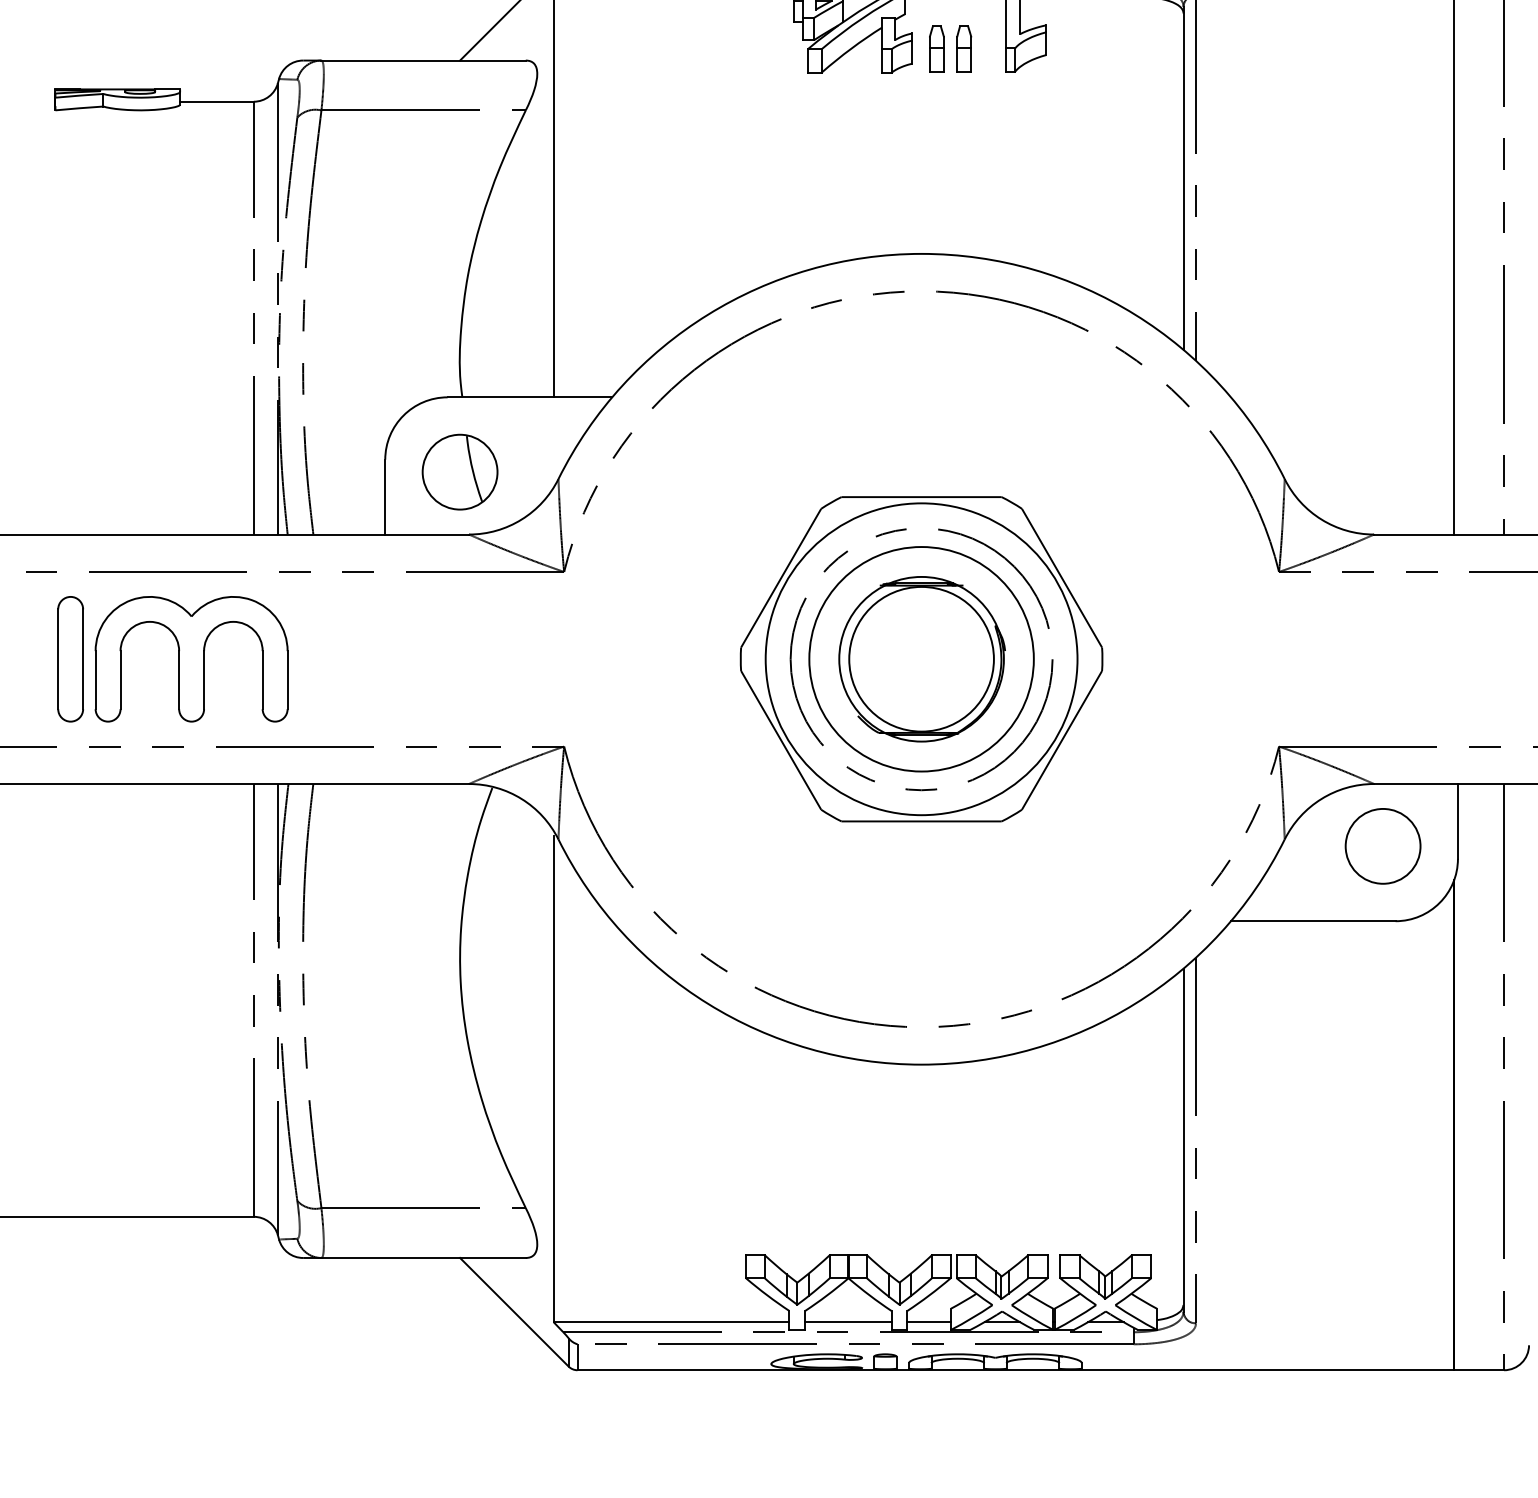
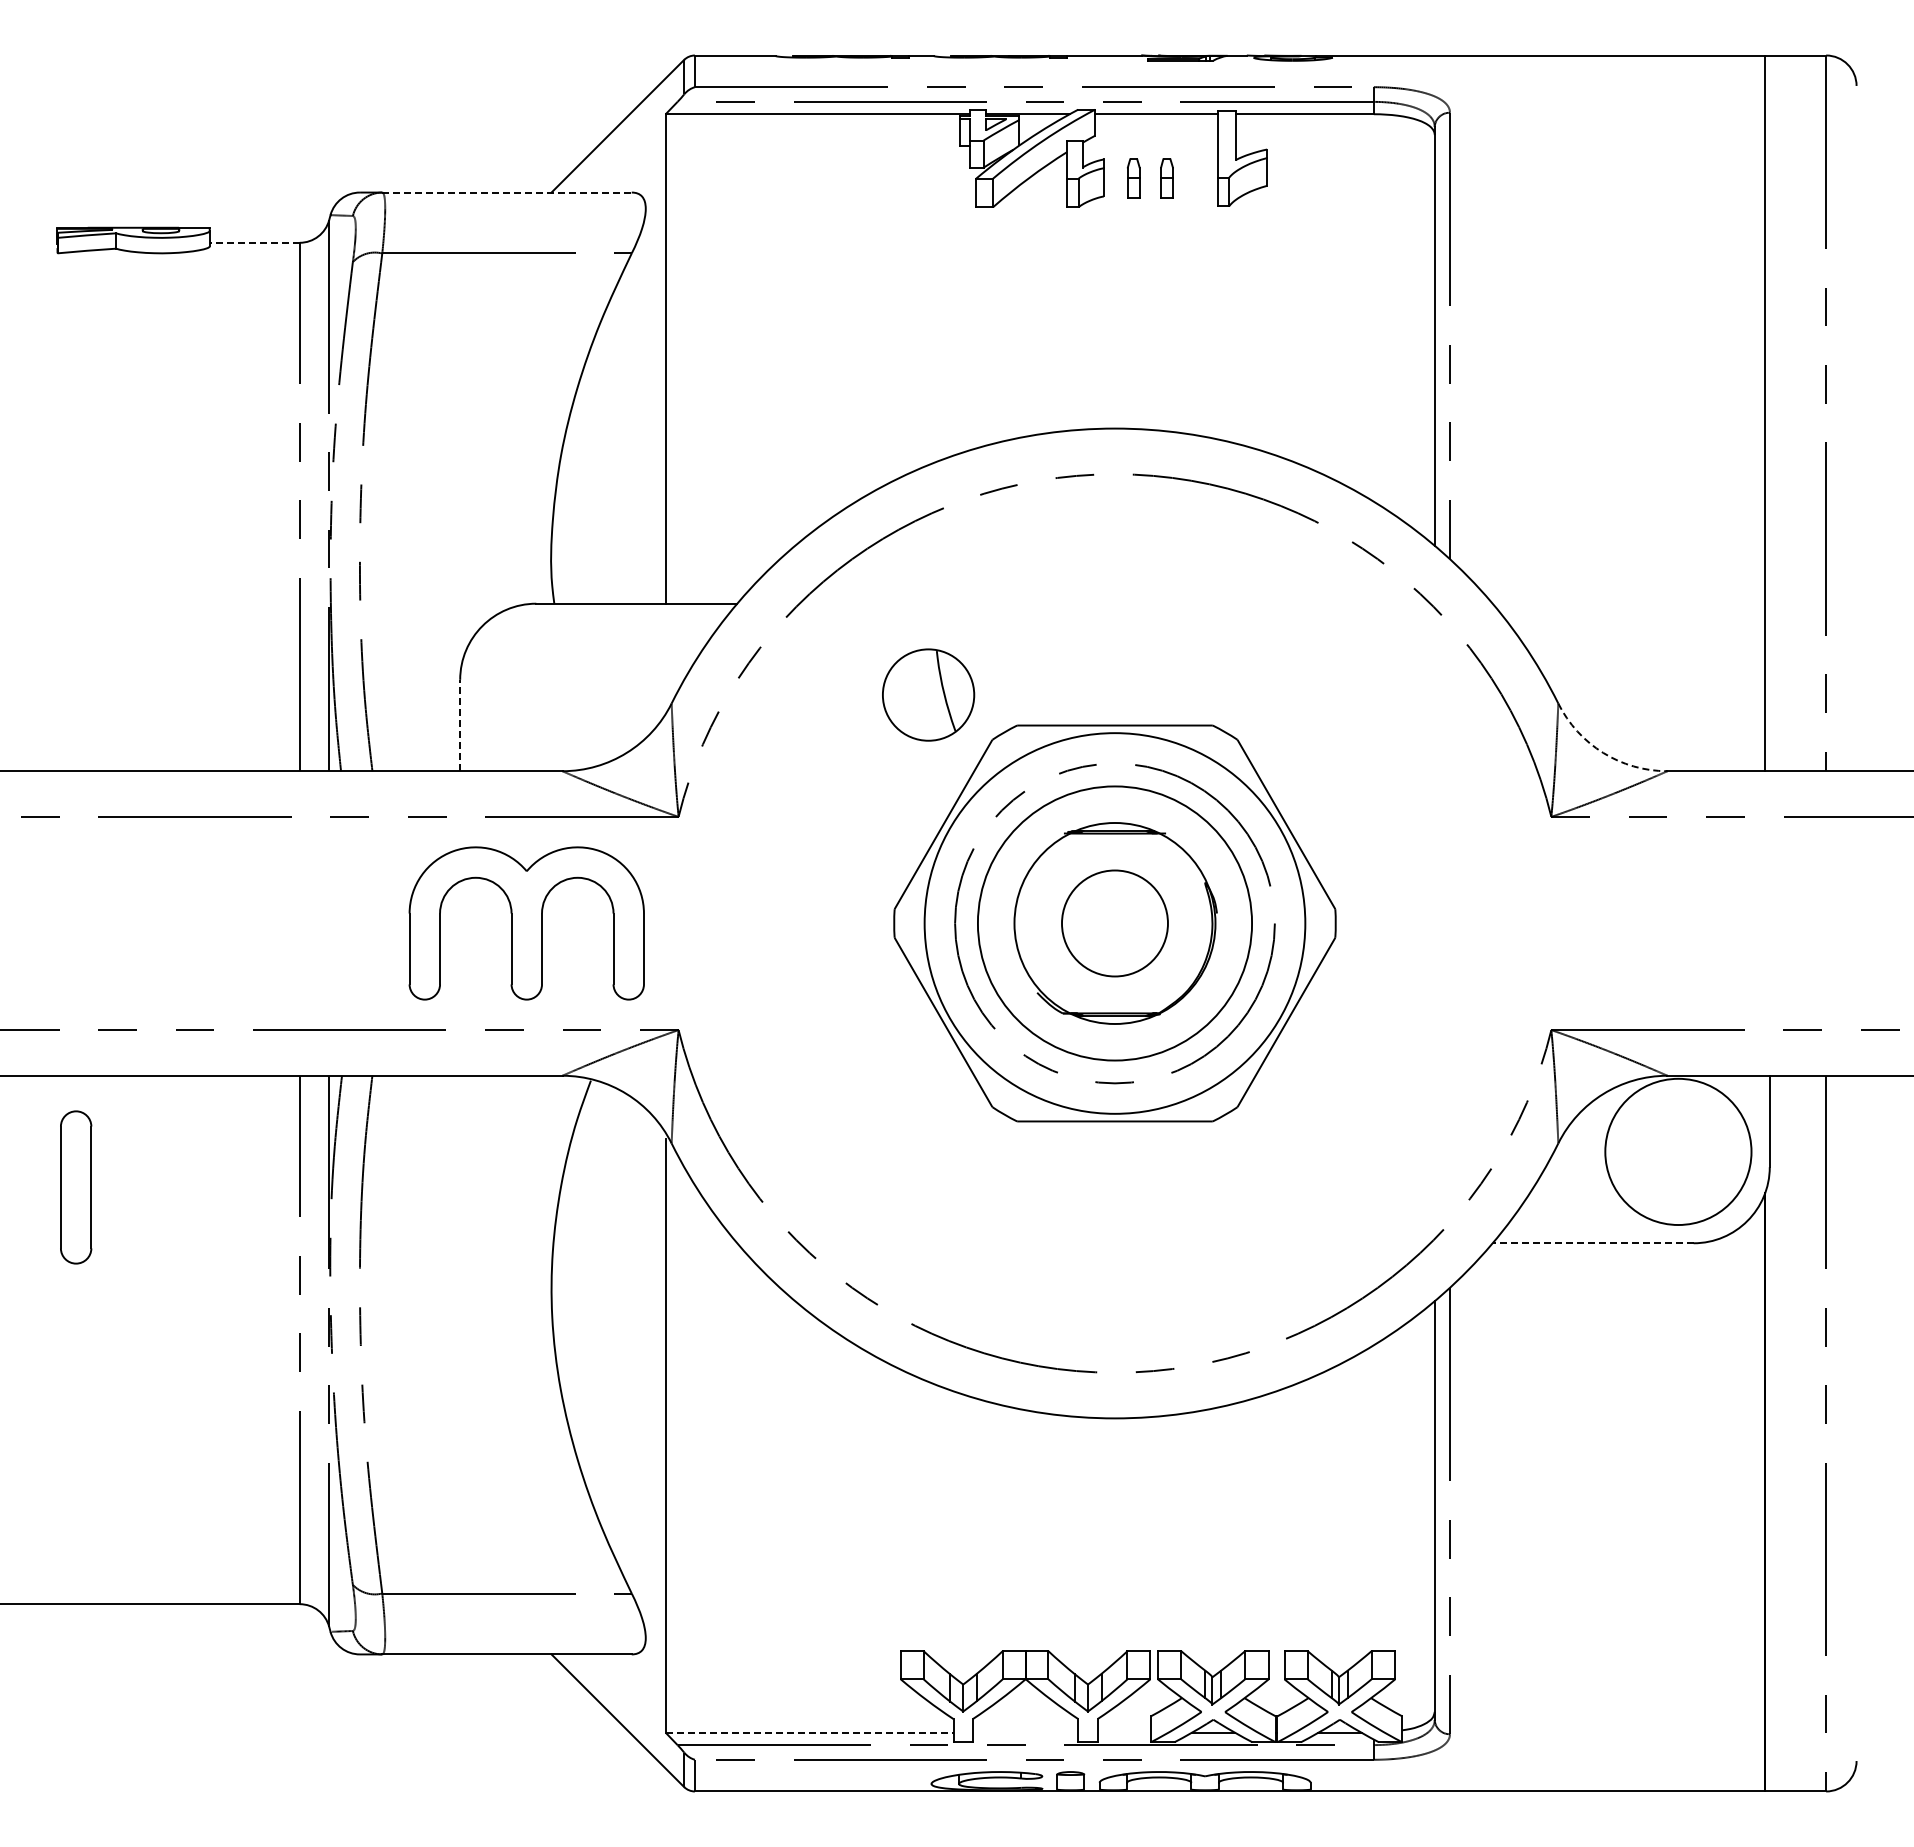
part: (936, 48) -> (1133, 177), size x0.7
part: (963, 48) -> (1166, 177), size x0.7
line: (424, 60) -> (507, 192), solid -> dashed
line: (216, 101) -> (254, 242), solid -> dashed
part: (460, 471) -> (928, 694), moved
line: (385, 497) -> (460, 725), solid -> dashed
arc: (1321, 519) -> (1603, 752), solid -> dashed
part: (70, 659) -> (76, 1187), moved
part: (191, 659) -> (526, 923), moved
circle: (921, 659) -> (1114, 923), size x0.6
circle: (1383, 846) -> (1678, 1151), size x1.6
line: (1312, 921) -> (1592, 1243), solid -> dashed
line: (671, 1321) -> (809, 1732), solid -> dashed
line: (848, 1321) -> (1025, 1732), removed
line: (928, 1321) -> (1123, 1732), removed

